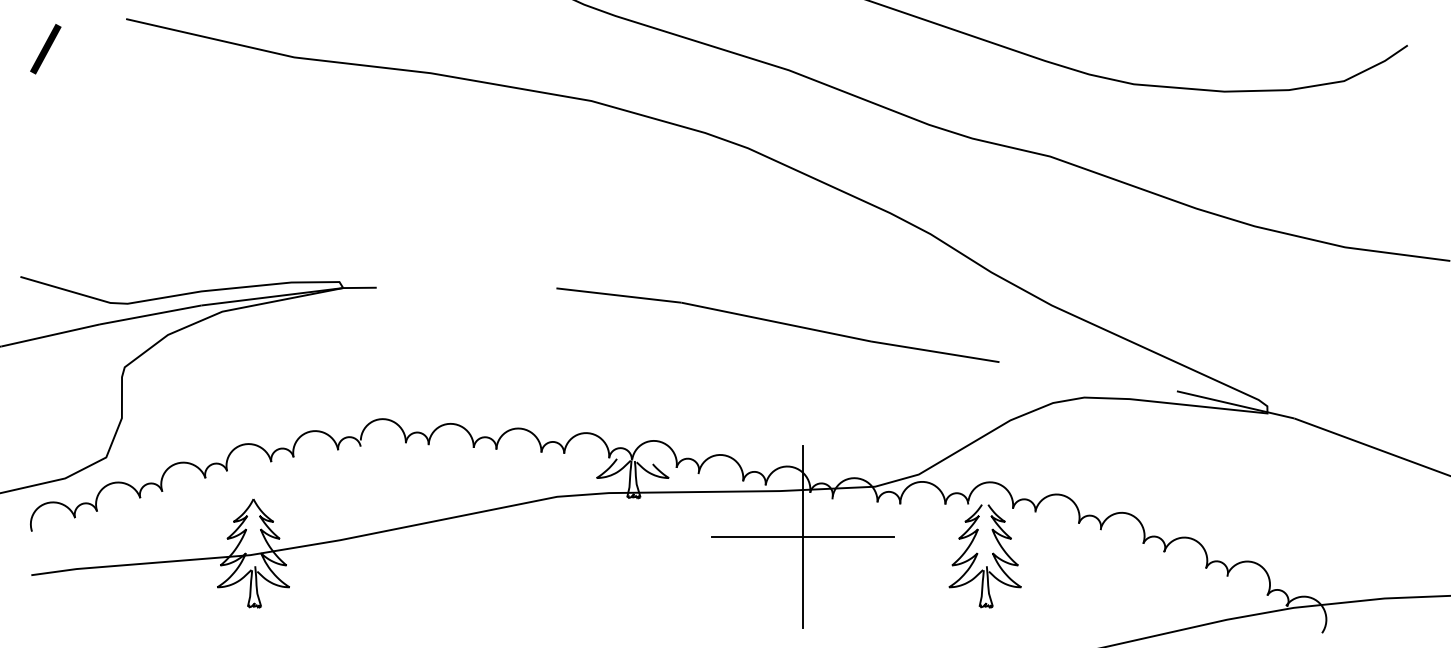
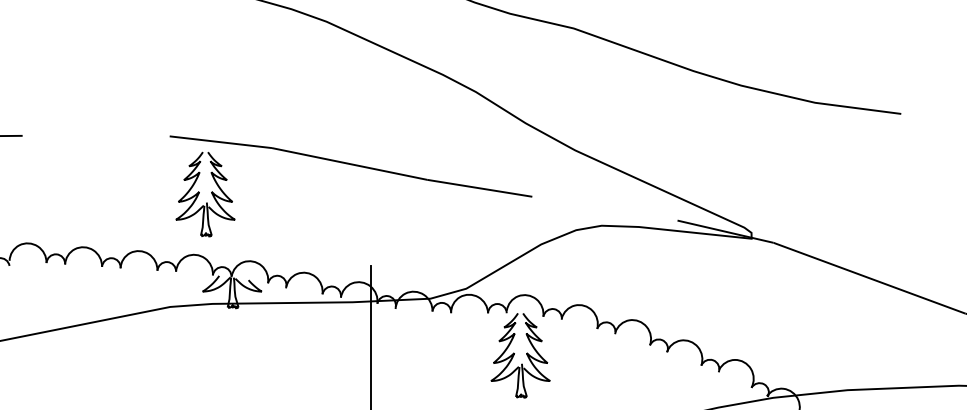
part: (593, 356) -> (200, 192), added
line: (802, 537) -> (371, 340), removed

